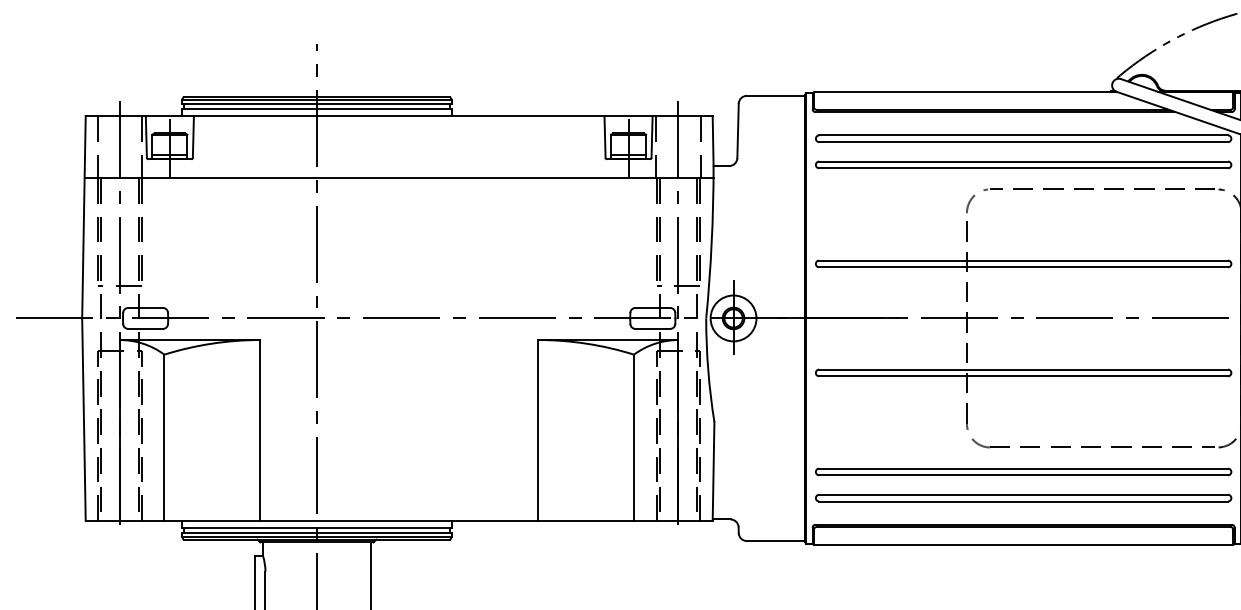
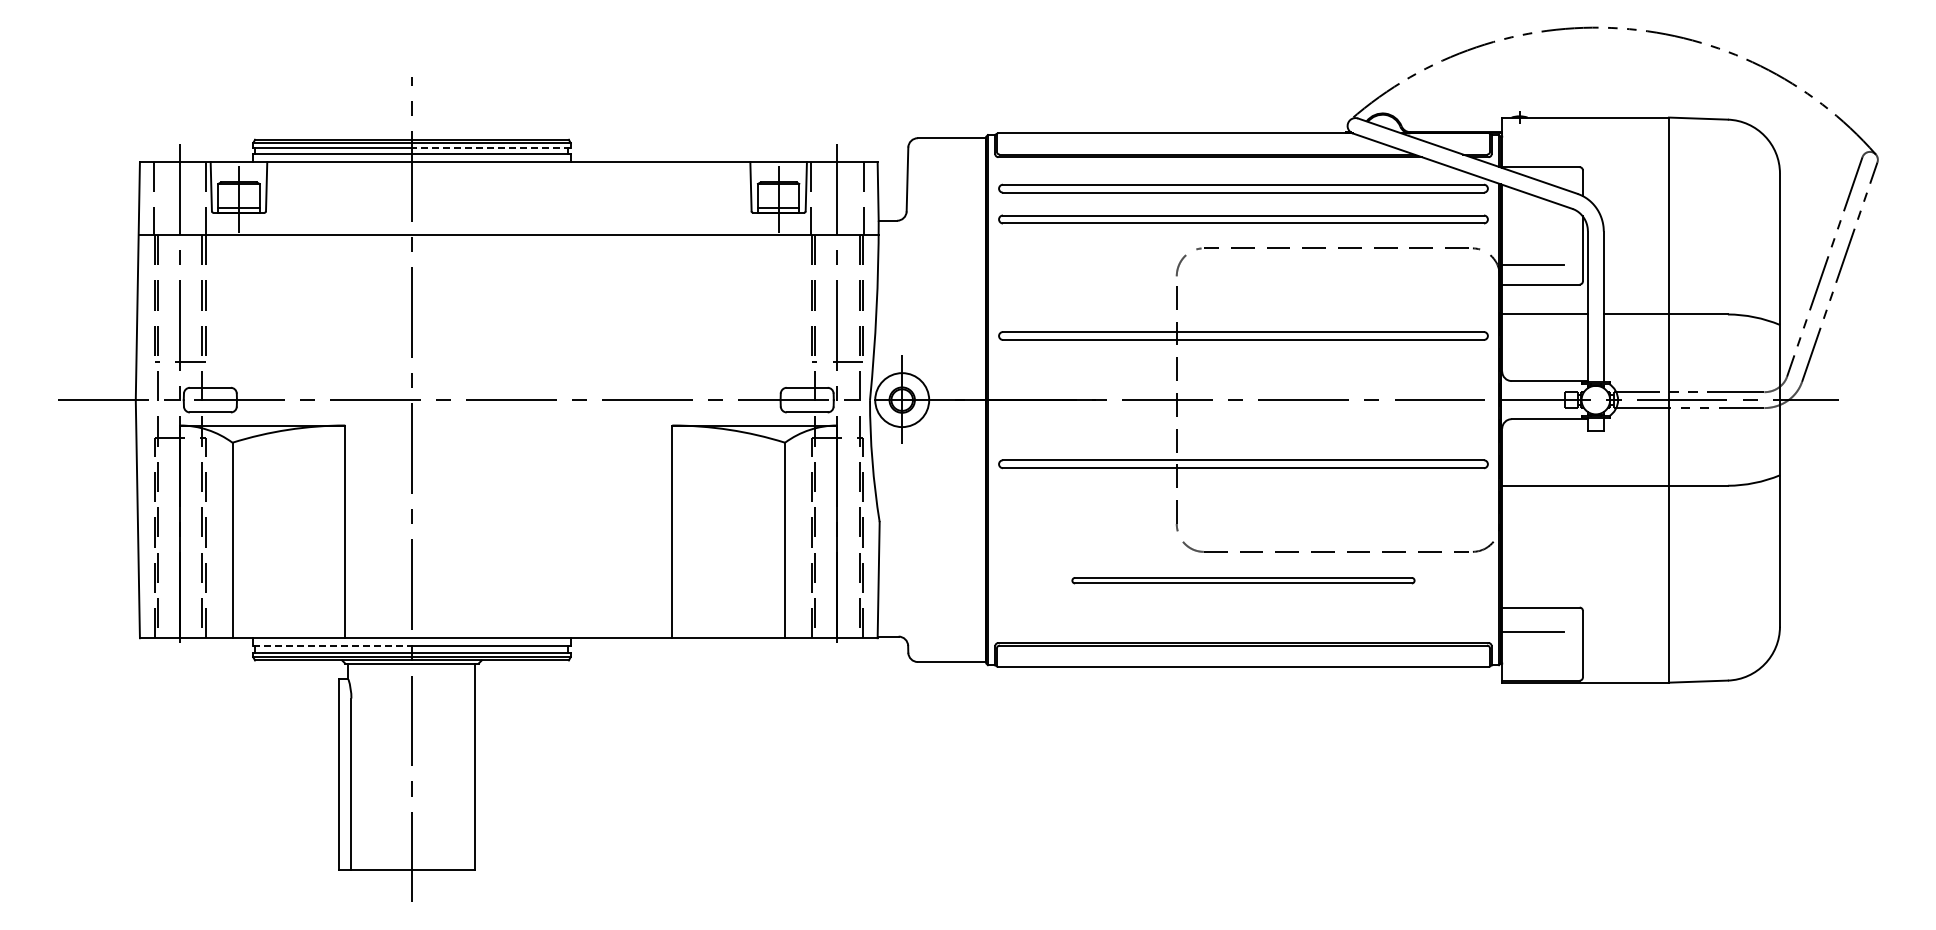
line: (383, 103) -> (490, 147), solid -> dashed
part: (1023, 471) -> (1243, 580), size x0.7
part: (1023, 498) -> (1243, 611), removed
line: (250, 527) -> (333, 646), solid -> dashed

